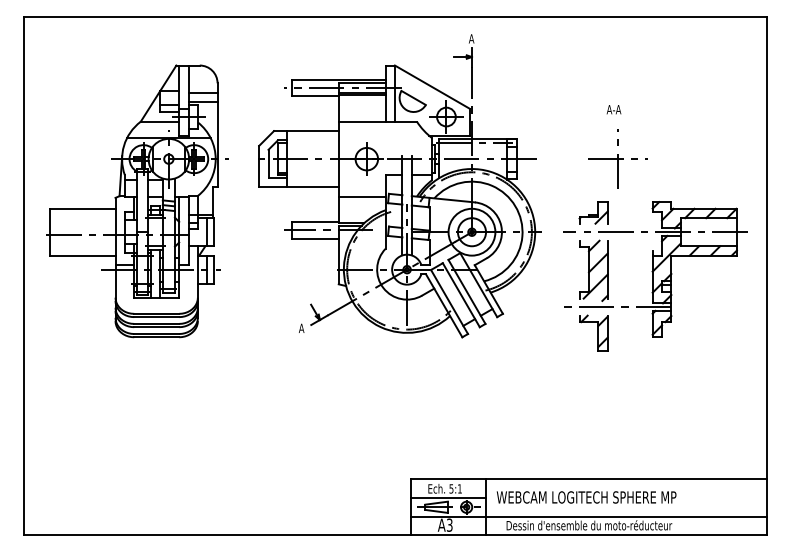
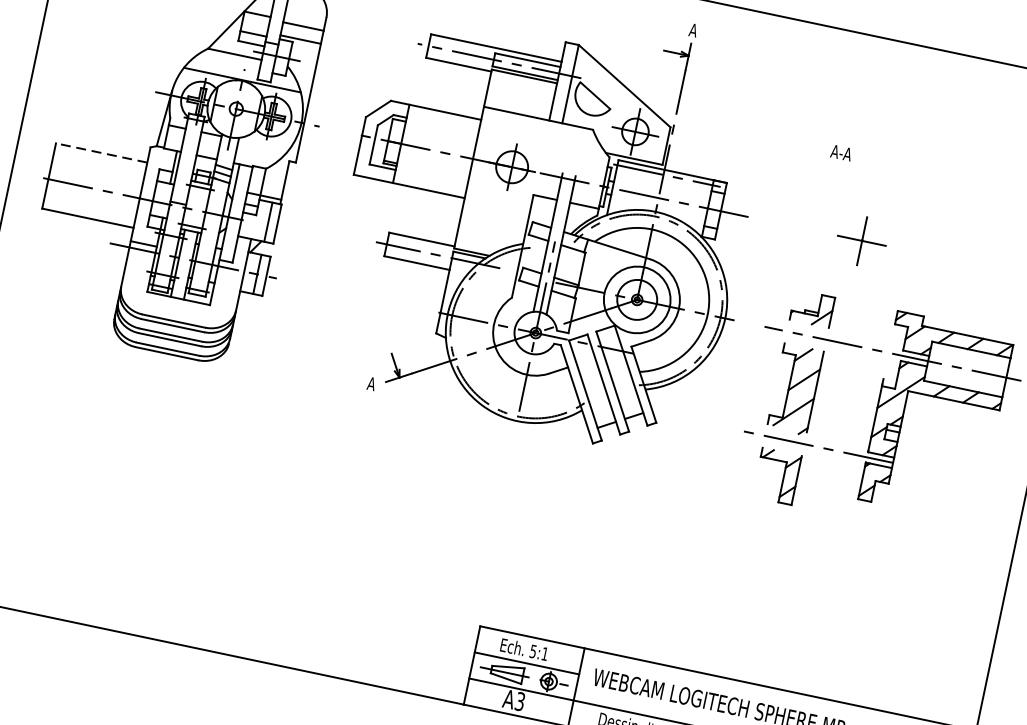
text: (613, 109) -> (840, 152), moved
part: (617, 158) -> (861, 239), size x0.6
line: (361, 196) -> (493, 217), removed
line: (82, 208) -> (101, 152), solid -> dashed

